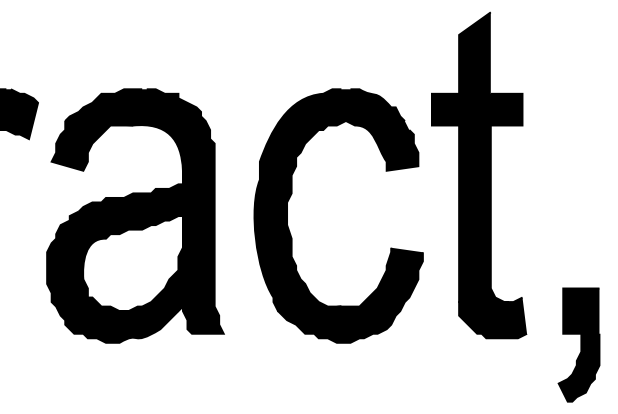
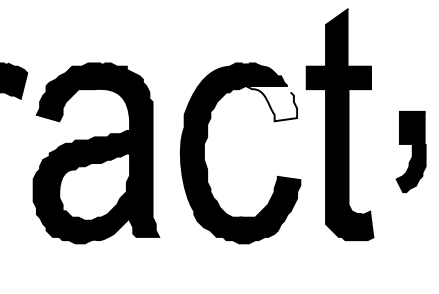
fill: (381, 145) -> (270, 103), removed
part: (578, 344) -> (410, 151), moved

